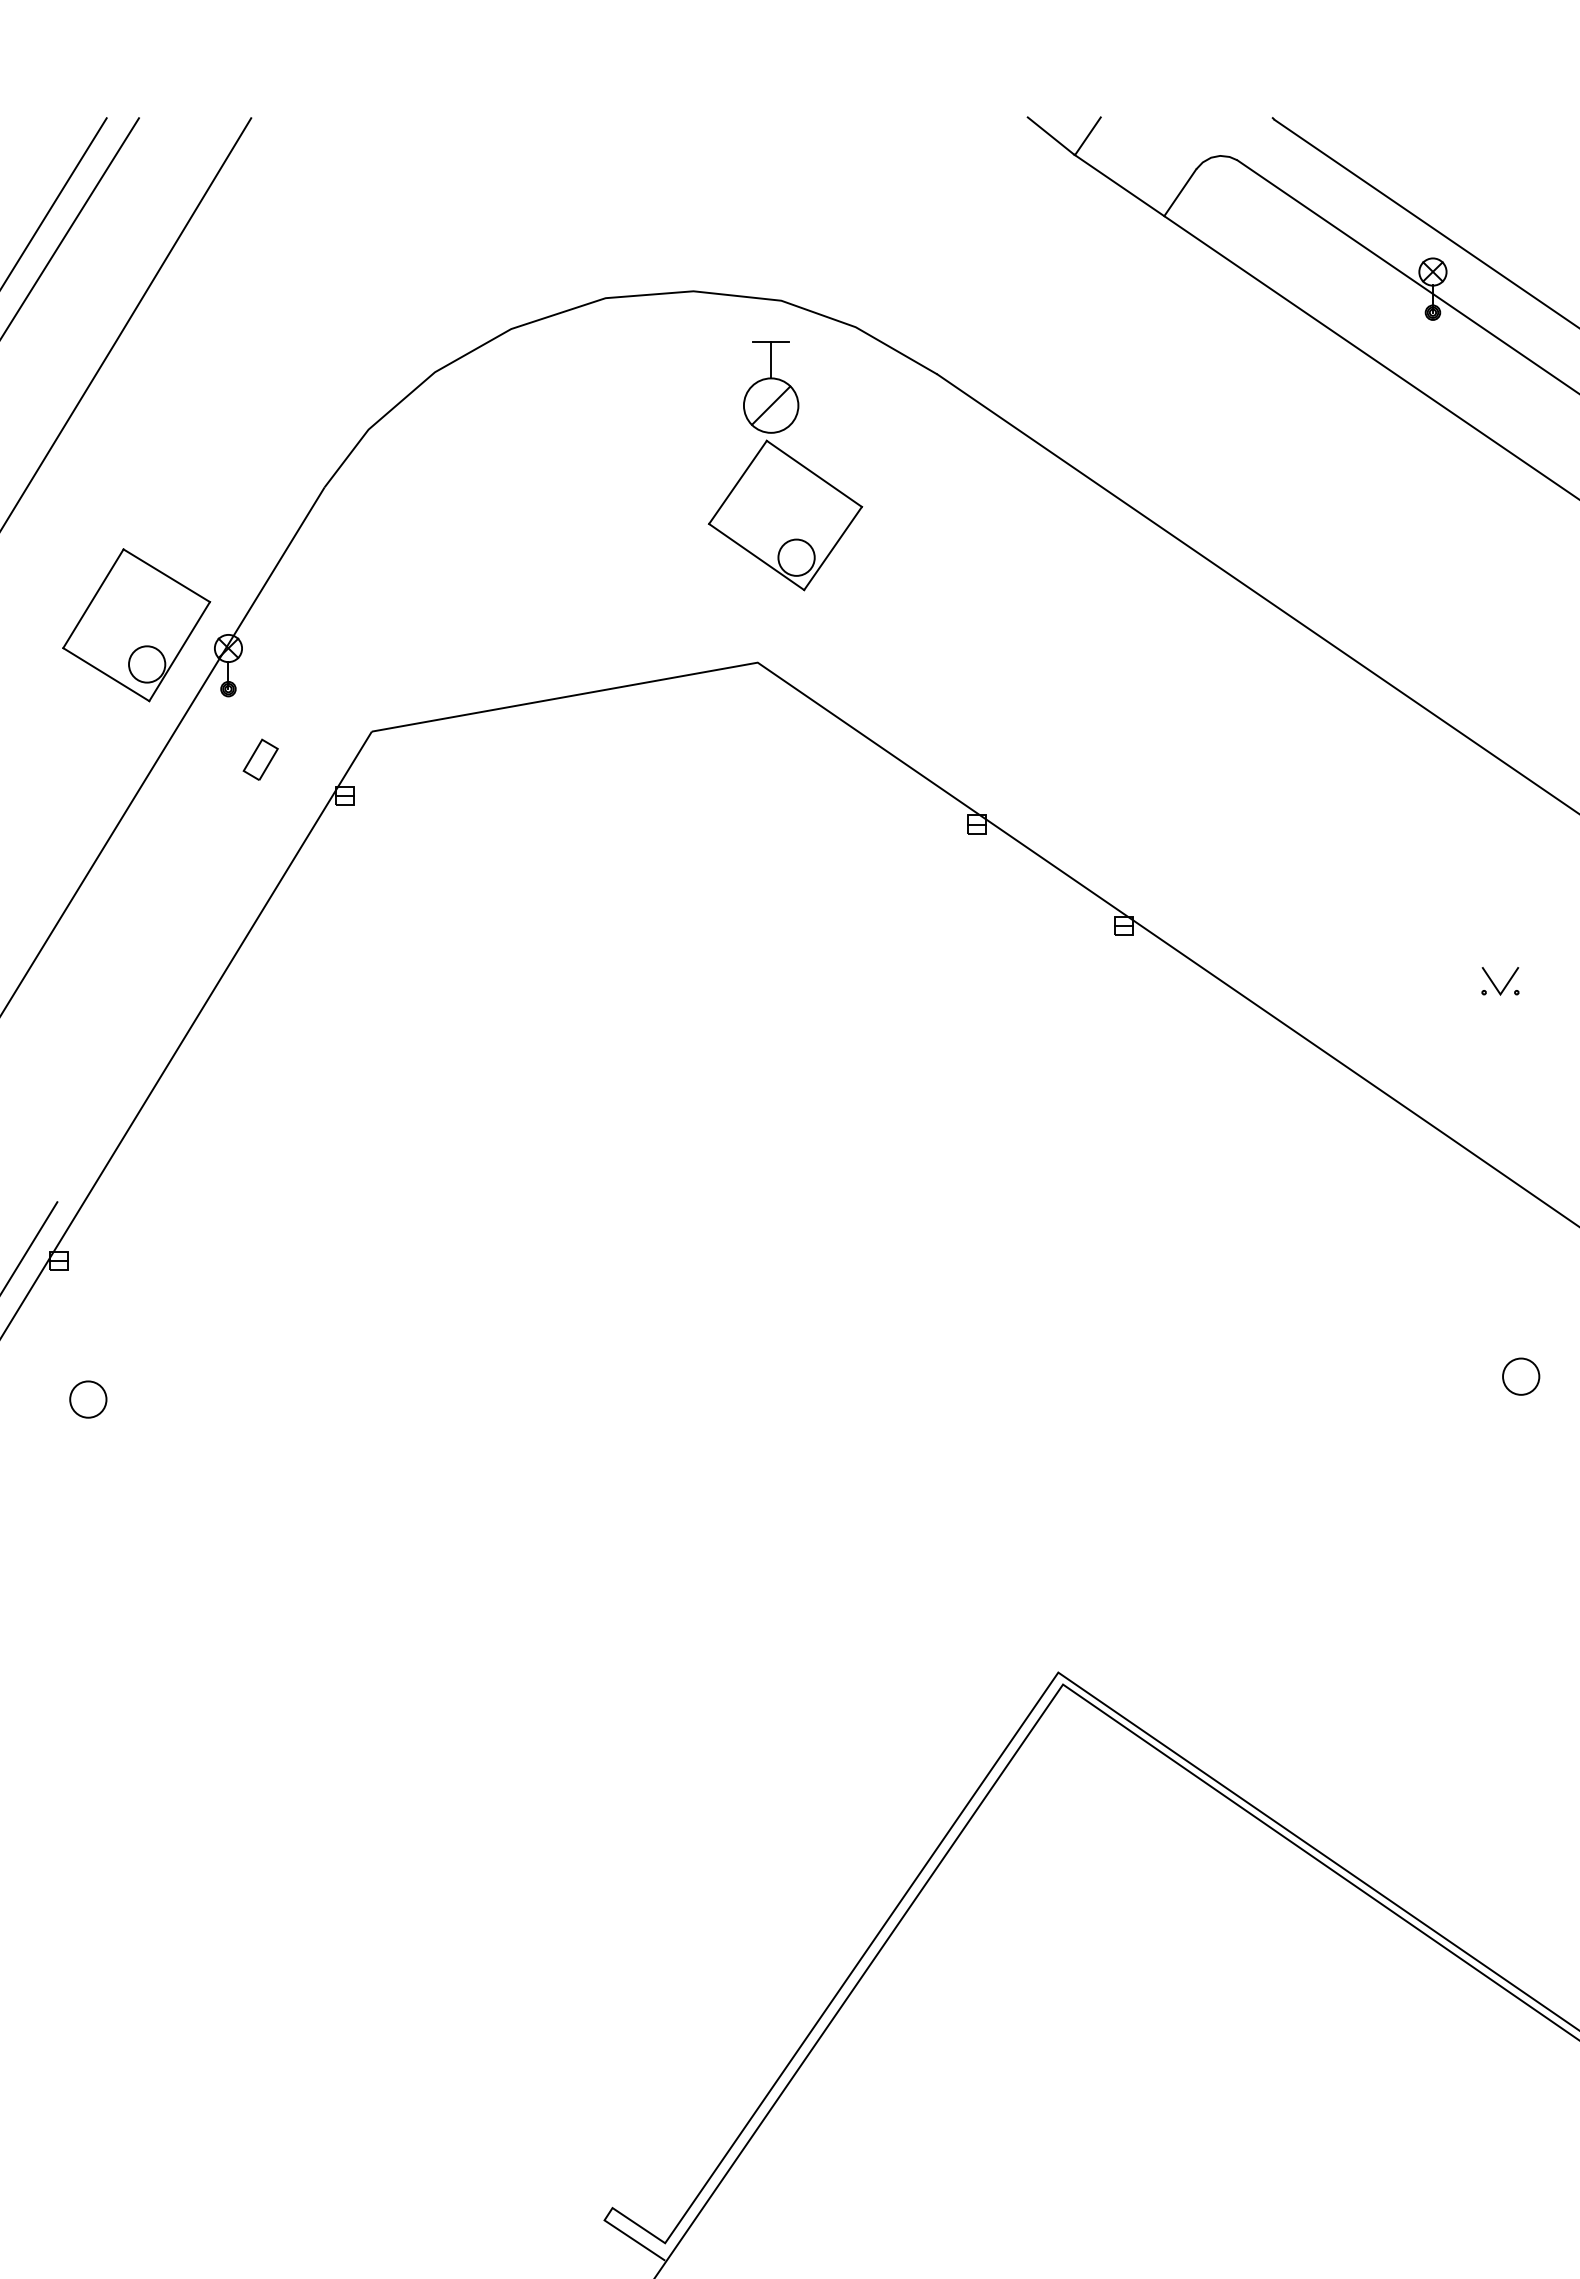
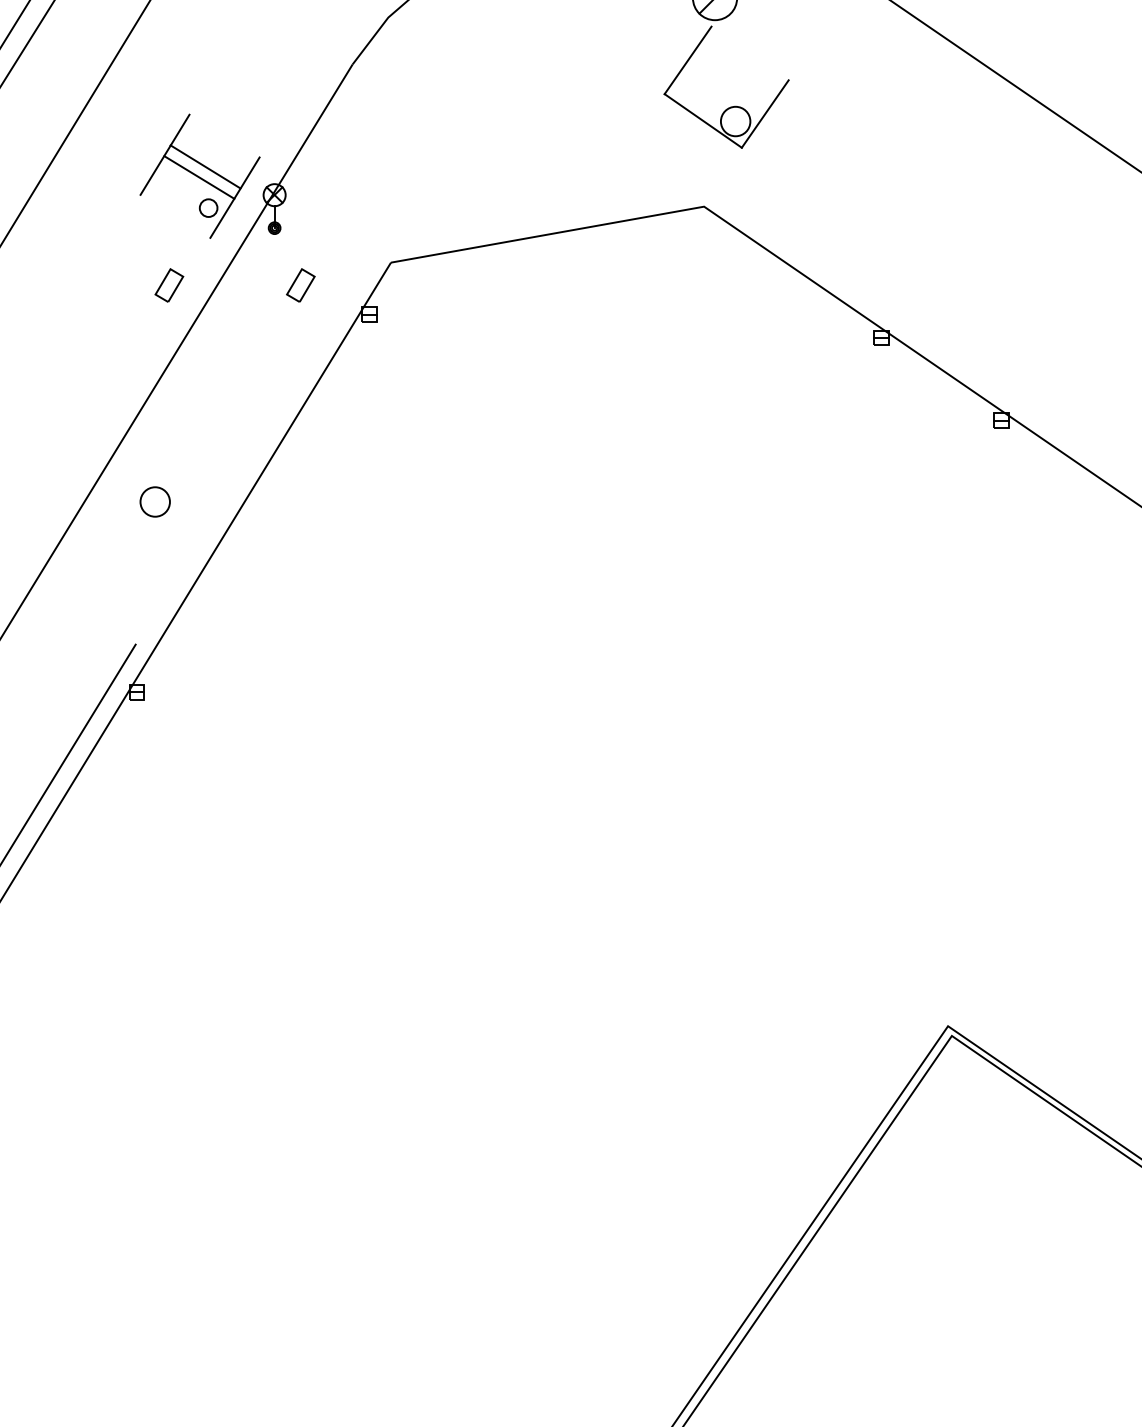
line: (813, 473) -> (749, 53), removed
line: (166, 575) -> (199, 177), moved
circle: (147, 664) -> (208, 208), size x0.6
line: (106, 674) -> (205, 166), moved
part: (98, 759) -> (169, 285), added
circle: (88, 1399) -> (155, 501), moved

